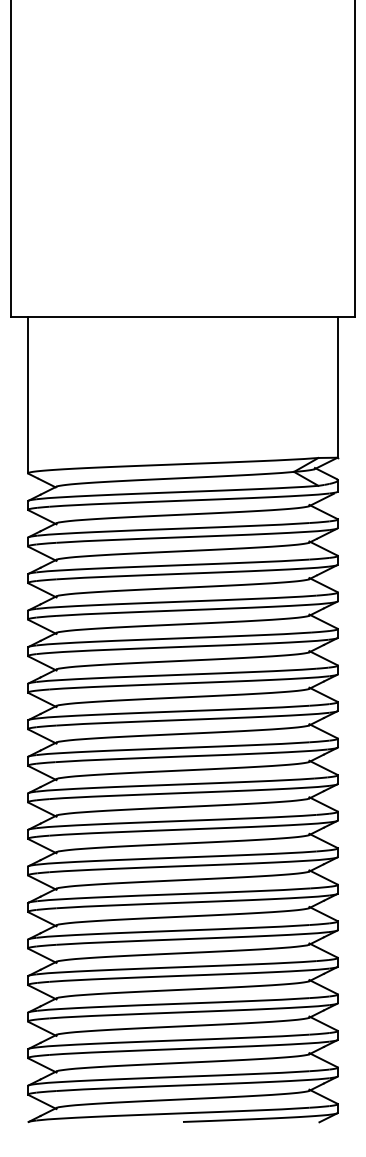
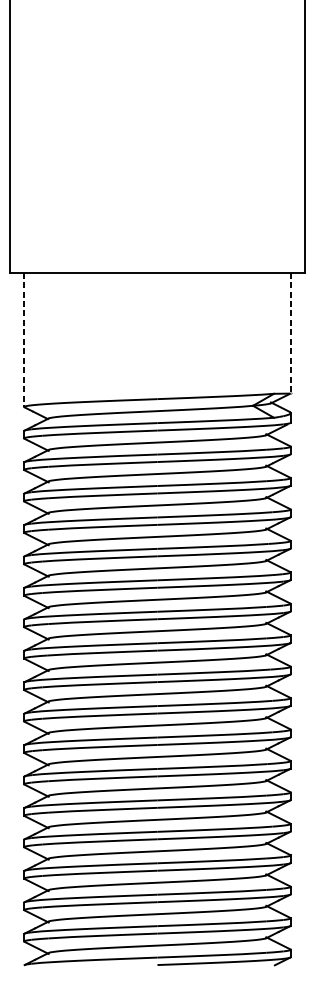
line: (337, 387) -> (290, 333), solid -> dashed
line: (28, 395) -> (24, 340), solid -> dashed

